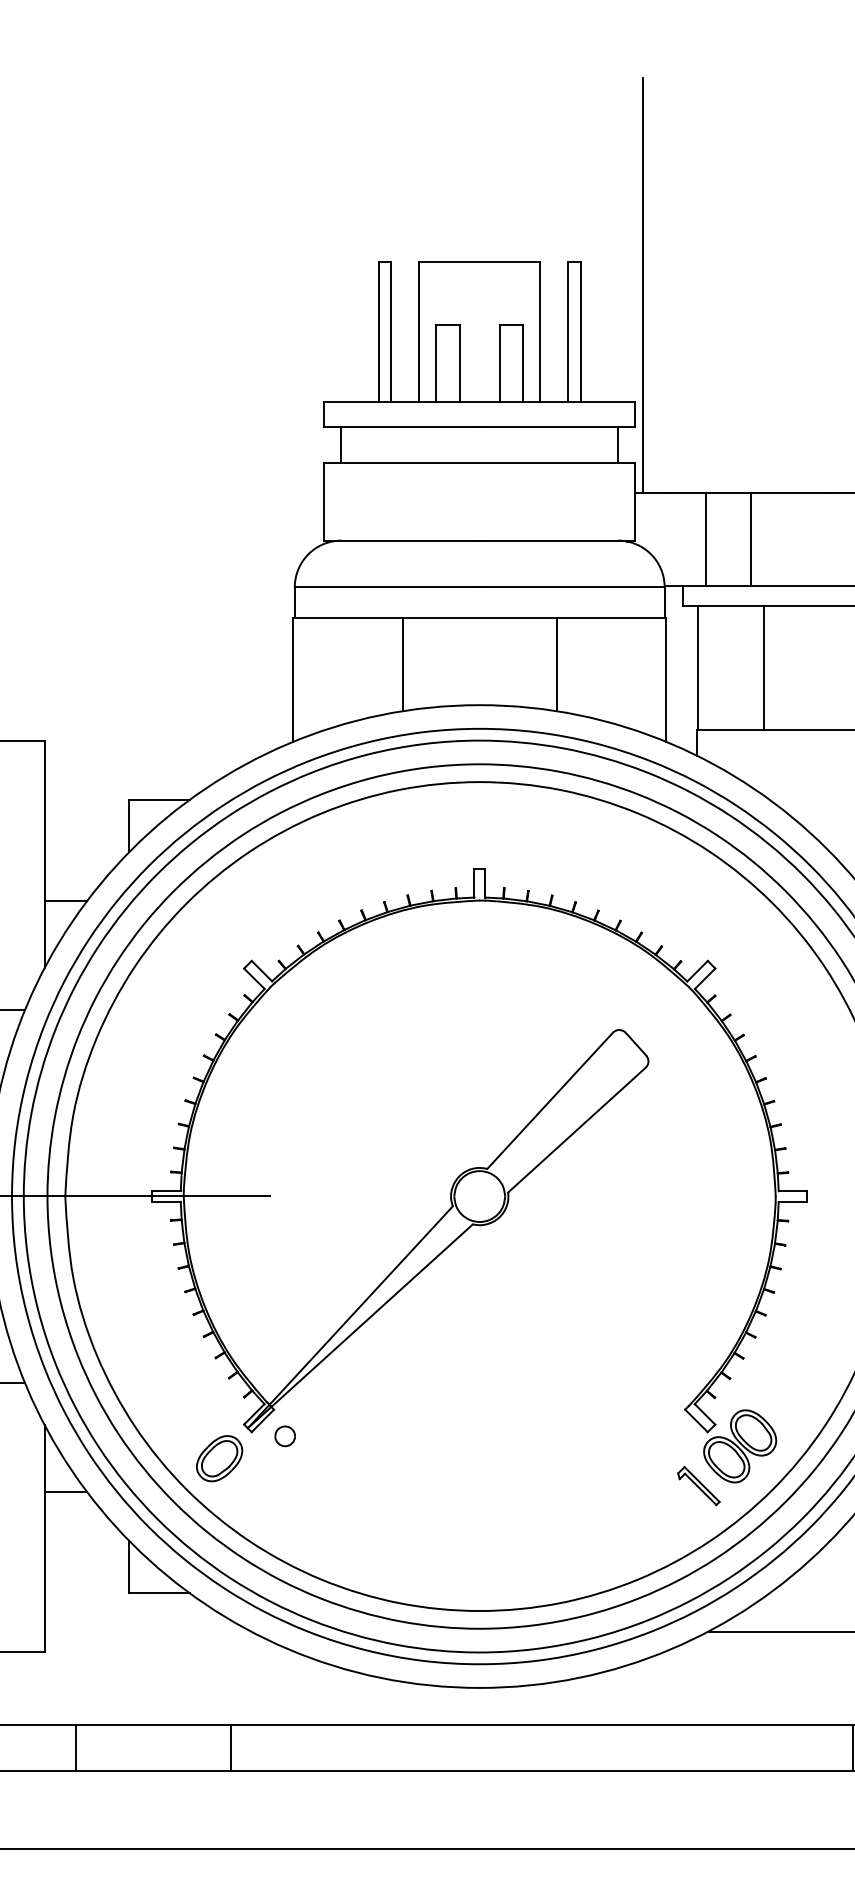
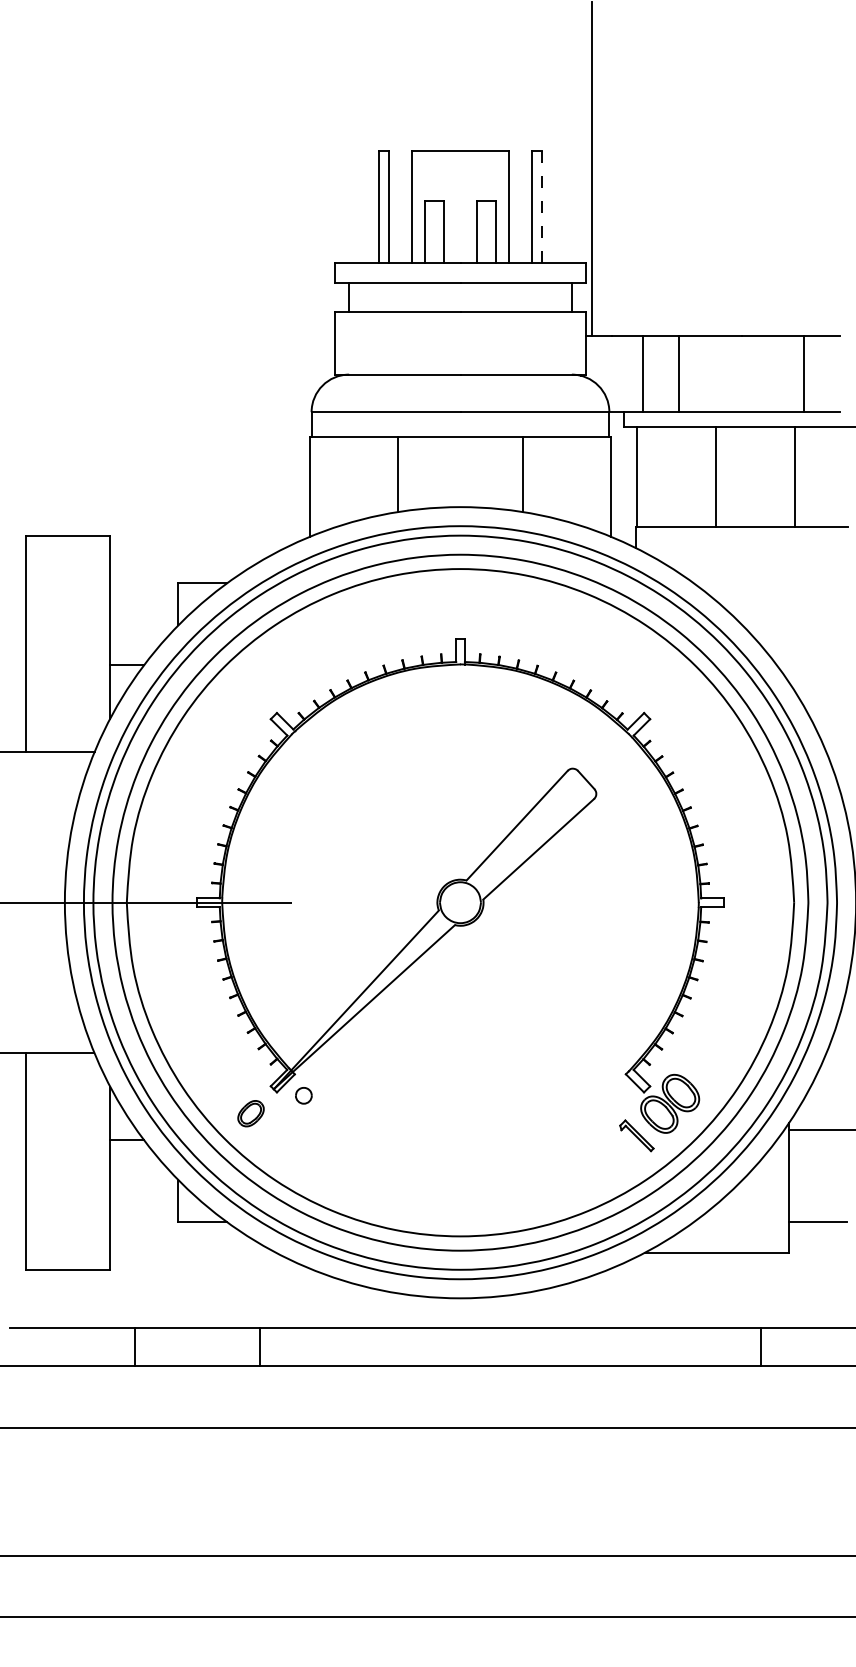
line: (580, 333) -> (541, 207), solid -> dashed
line: (764, 668) -> (716, 477), moved
part: (218, 1458) -> (250, 1113), size x0.7

